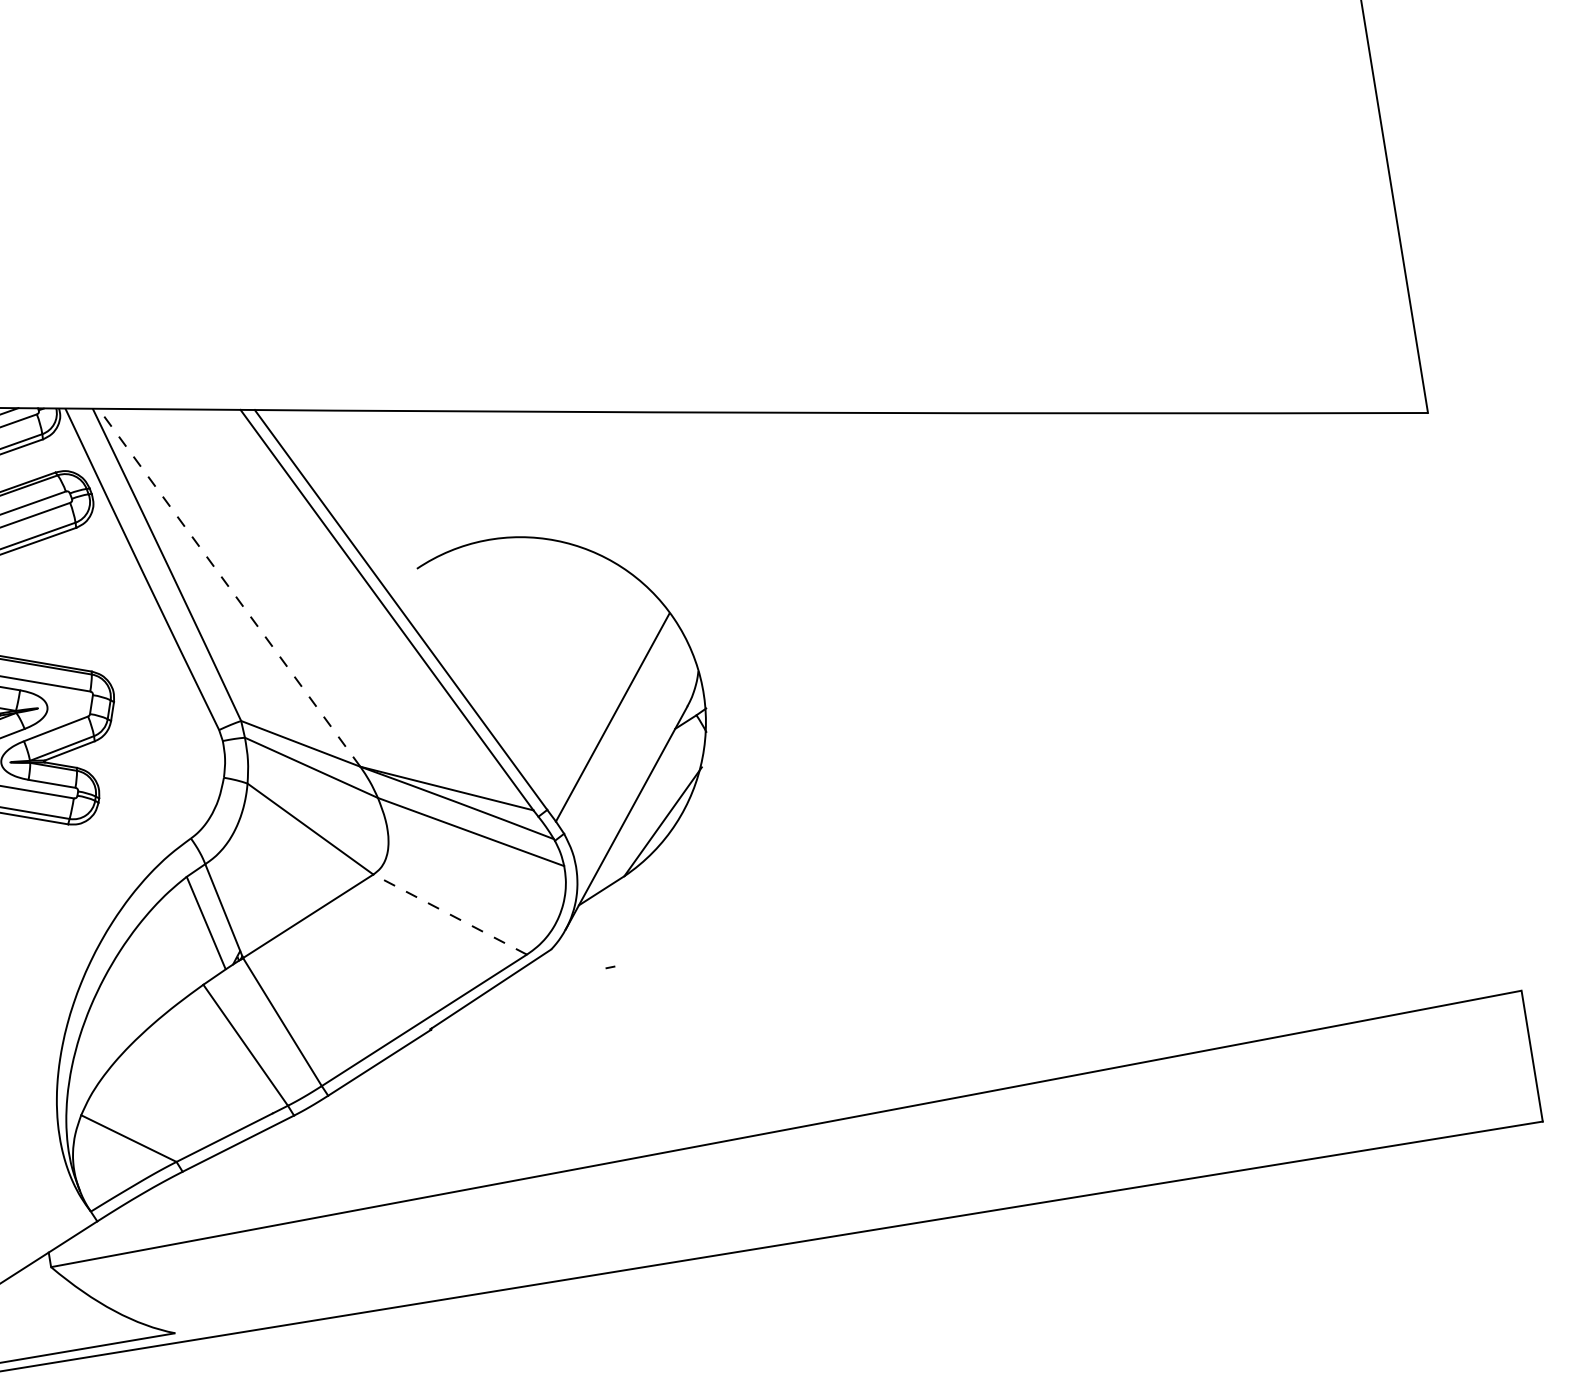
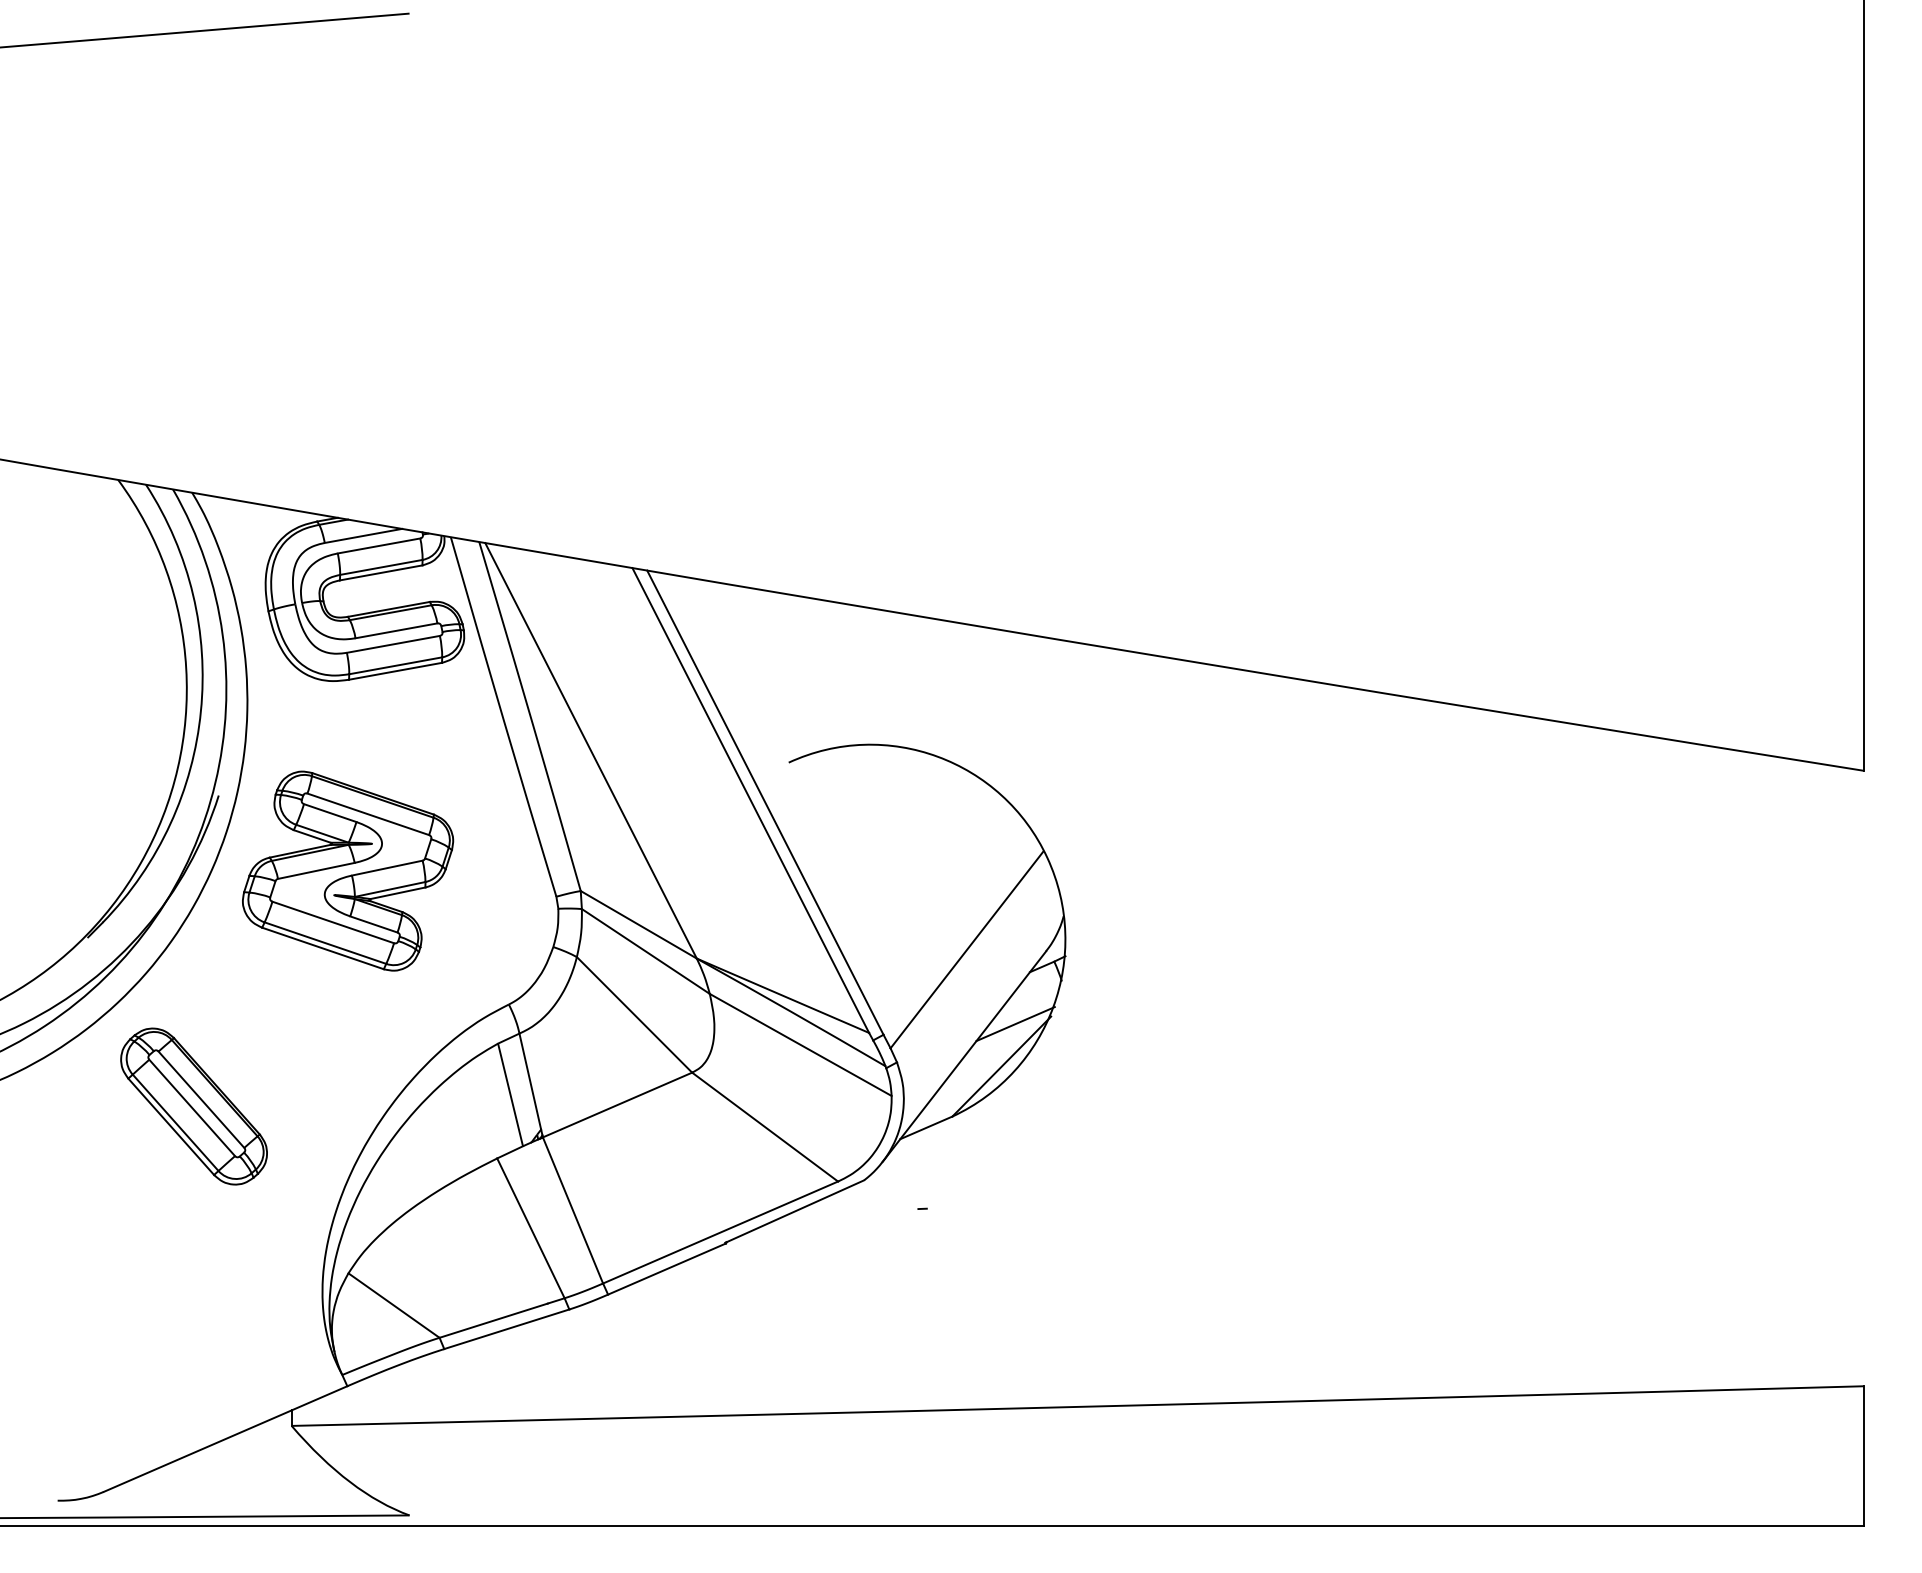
line: (228, 587) -> (590, 750), dashed -> solid
line: (669, 780) -> (1015, 1024), added
line: (449, 914) -> (764, 1126), dashed -> solid

